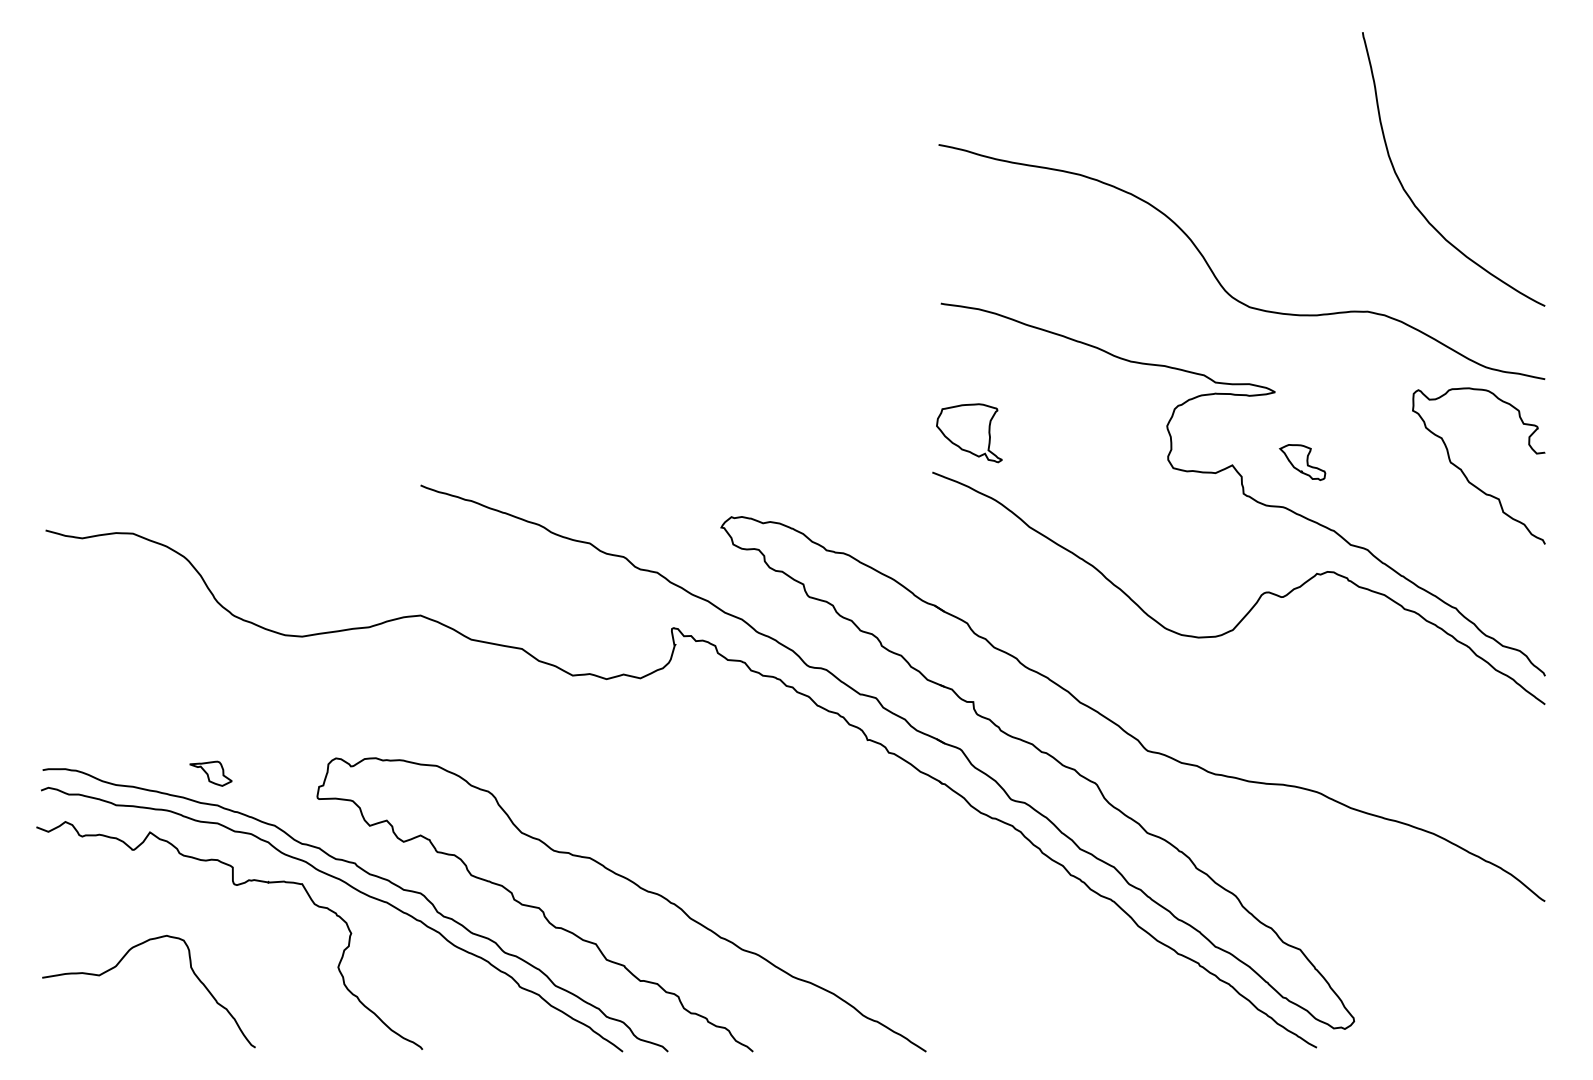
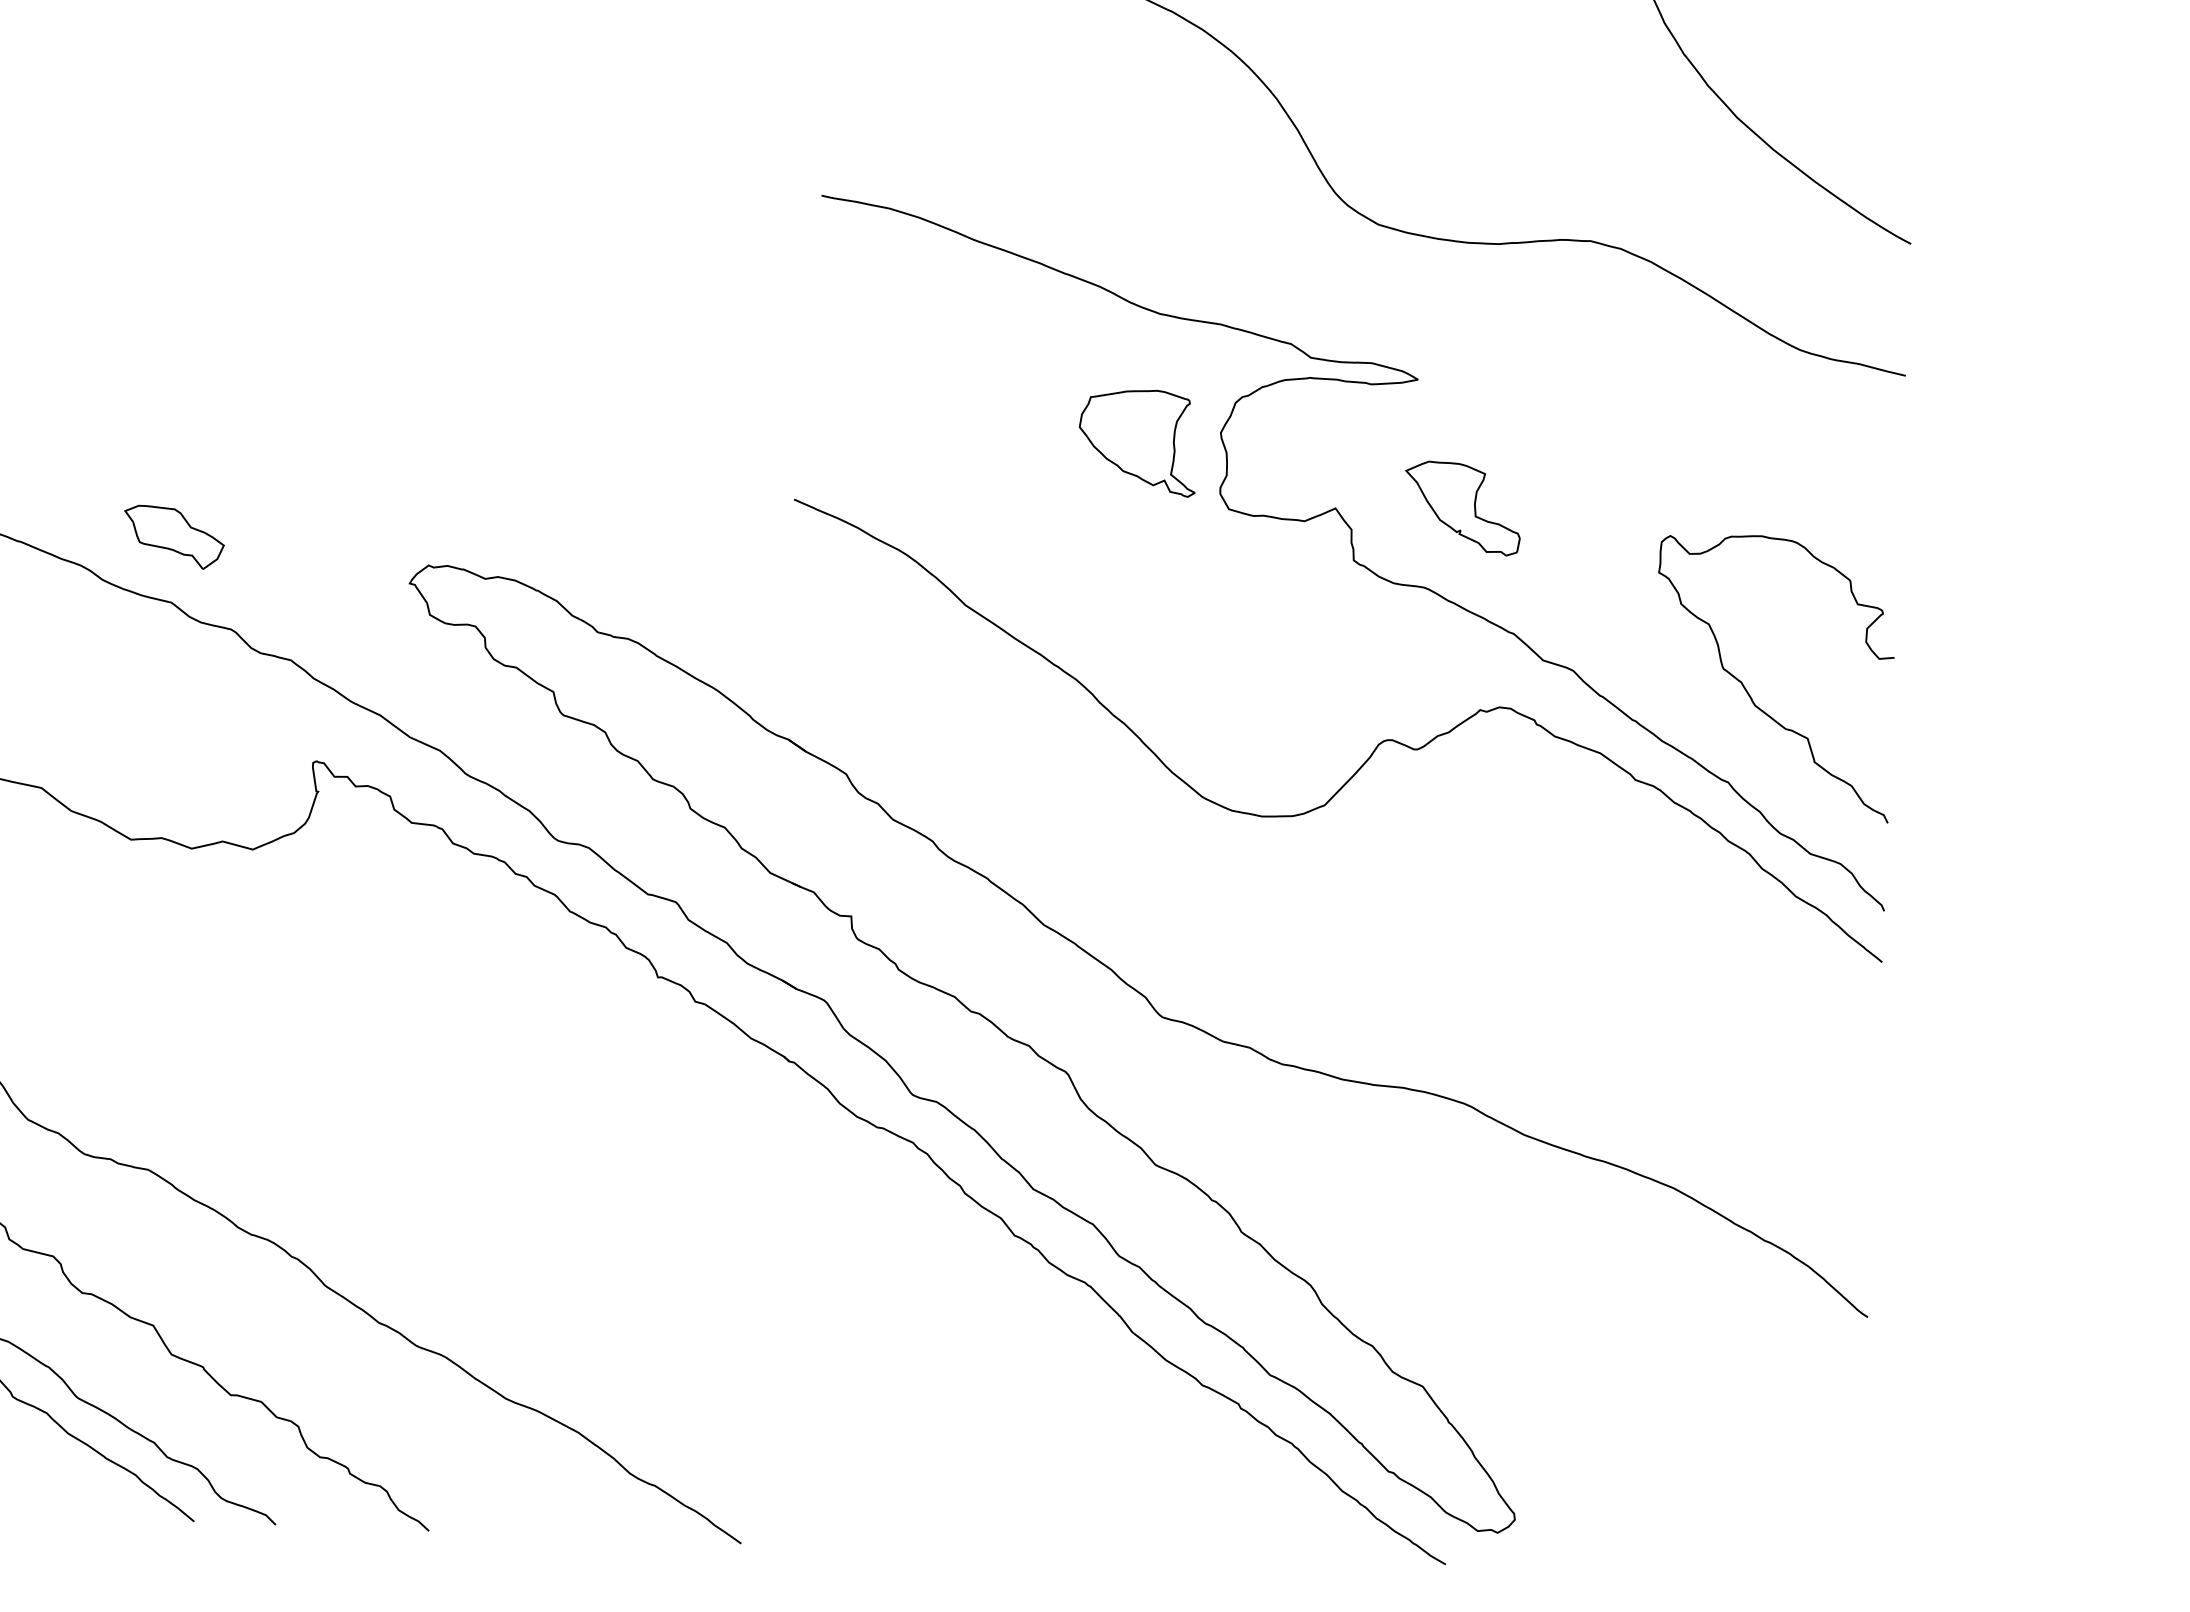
part: (969, 433) -> (1137, 442), moved
part: (1302, 462) -> (1462, 508), size x1.43
curve: (1465, 474) -> (1749, 691), moved
part: (589, 506) -> (173, 536), added

